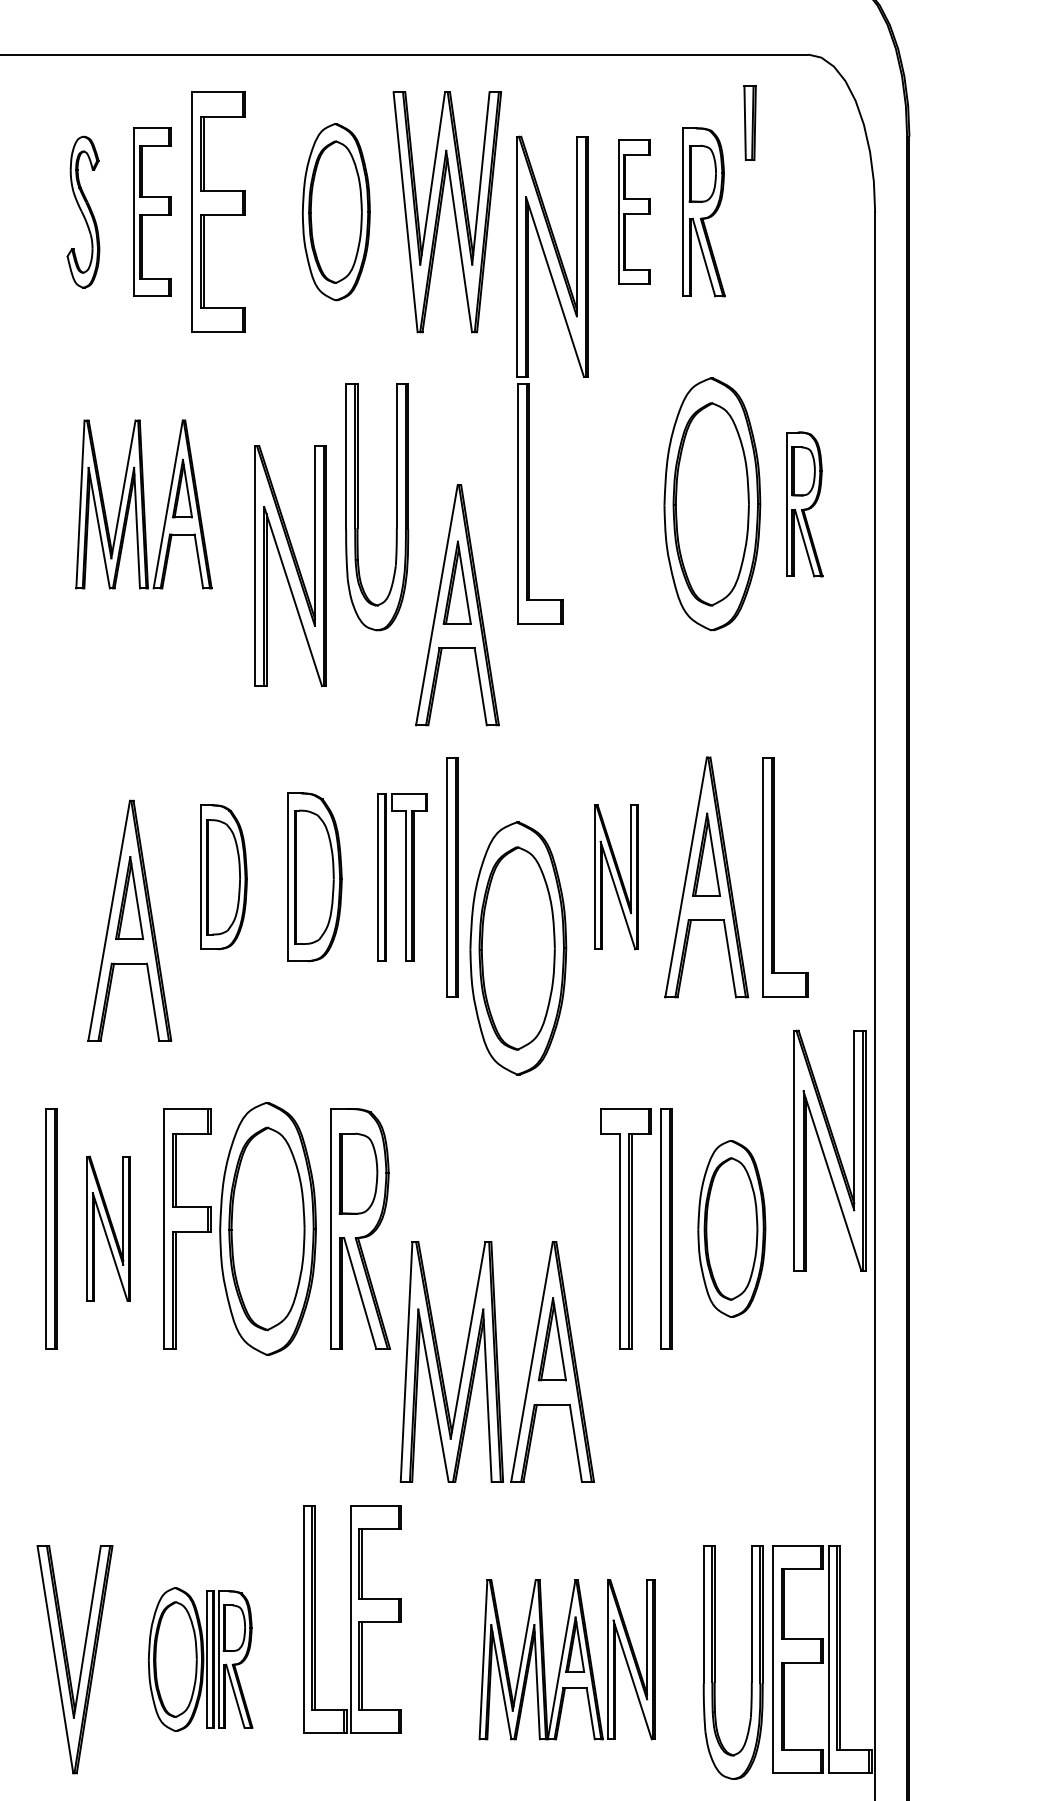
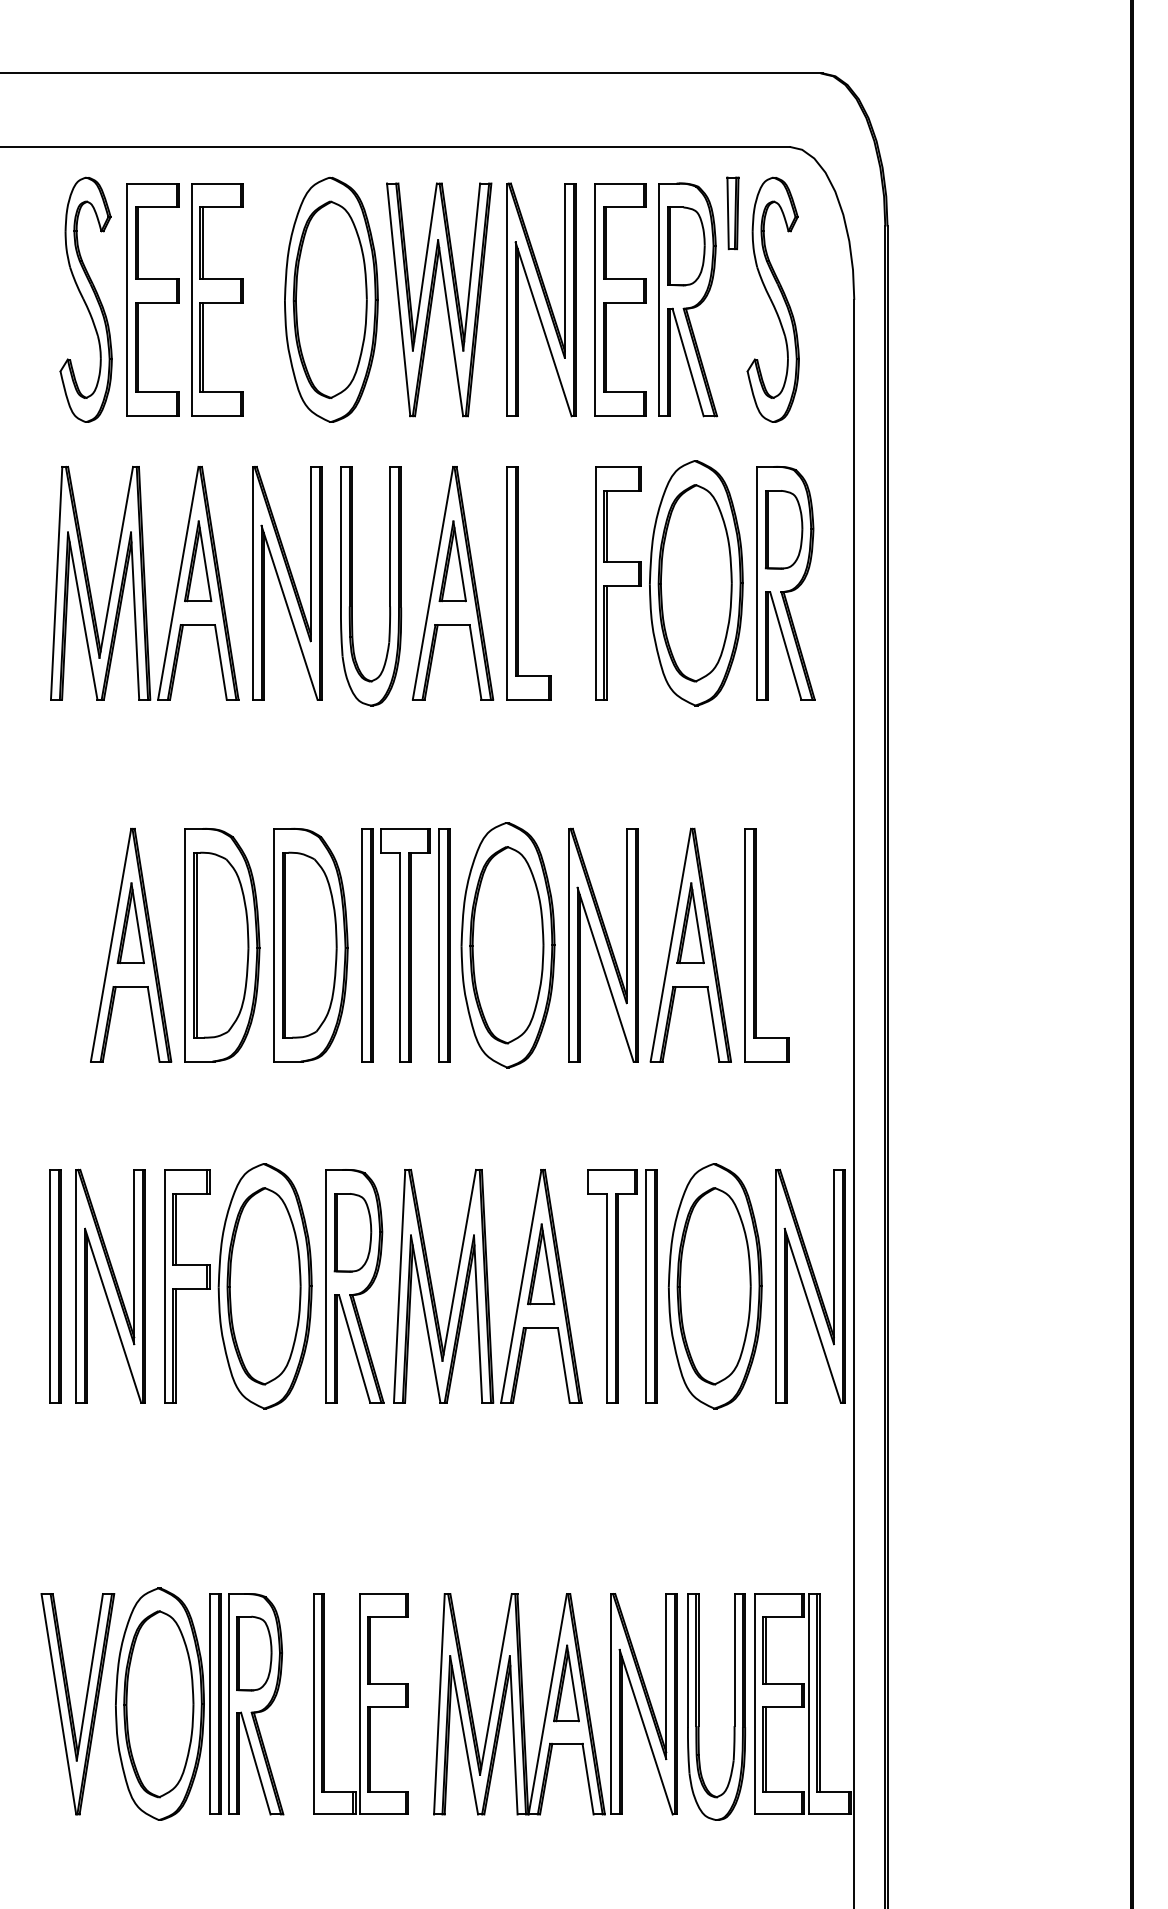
part: (82, 211) -> (85, 299), size x1.67
part: (151, 211) -> (152, 299), size x1.43
part: (336, 211) -> (331, 299), size x1.43
part: (634, 211) -> (620, 299), size x1.67
part: (704, 211) -> (688, 299), size x1.43
part: (790, 211) -> (772, 299), added
part: (552, 256) -> (541, 299), moved
part: (143, 504) -> (144, 583), size x1.43
part: (632, 504) -> (618, 583), added
part: (804, 504) -> (785, 583), size x1.67
part: (291, 566) -> (287, 583), moved
part: (457, 605) -> (453, 583), moved
part: (224, 876) -> (222, 944), size x1.67
part: (314, 876) -> (310, 944), size x1.43
part: (616, 876) -> (603, 944), size x1.67
part: (402, 877) -> (395, 945), size x1.43
part: (130, 919) -> (131, 944), moved
part: (517, 948) -> (507, 945), moved
part: (830, 1149) -> (810, 1285), moved
part: (108, 1228) -> (110, 1285), size x1.67
part: (731, 1229) -> (714, 1286), size x1.43
part: (497, 1362) -> (487, 1286), moved
part: (351, 1618) -> (360, 1703), moved
part: (200, 1658) -> (199, 1703), size x1.67
part: (567, 1659) -> (555, 1704), size x1.43

